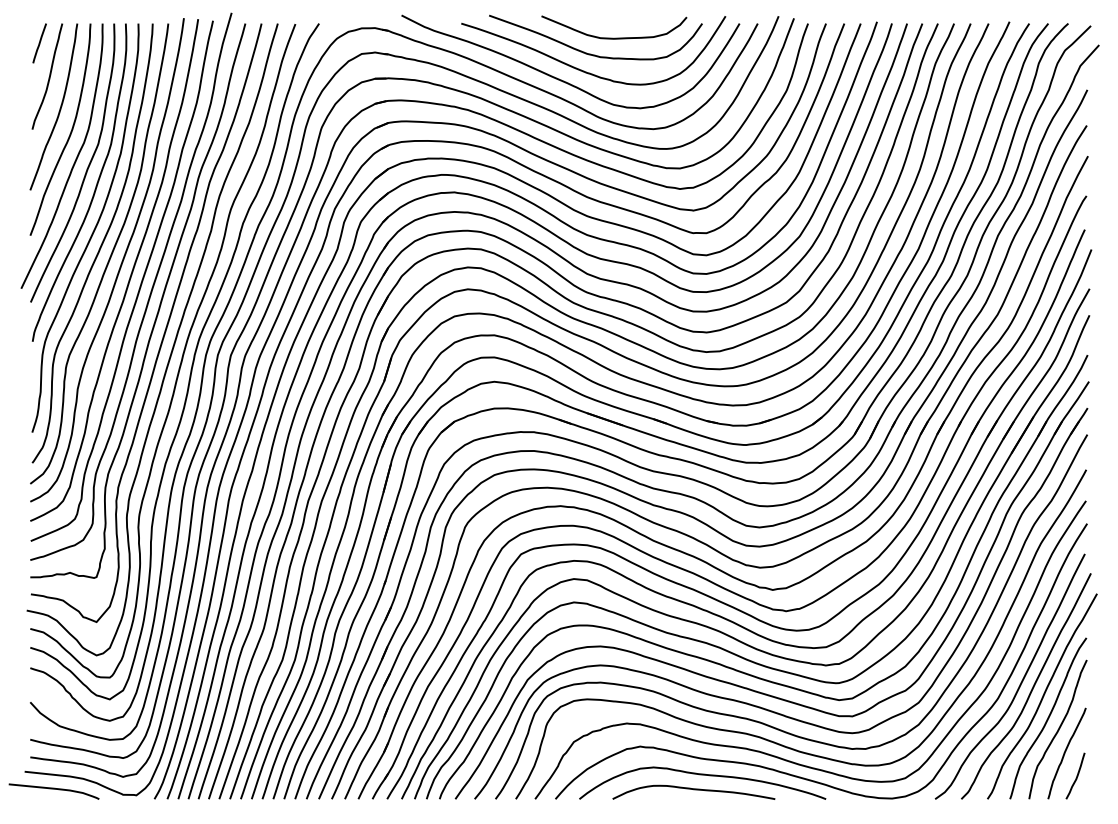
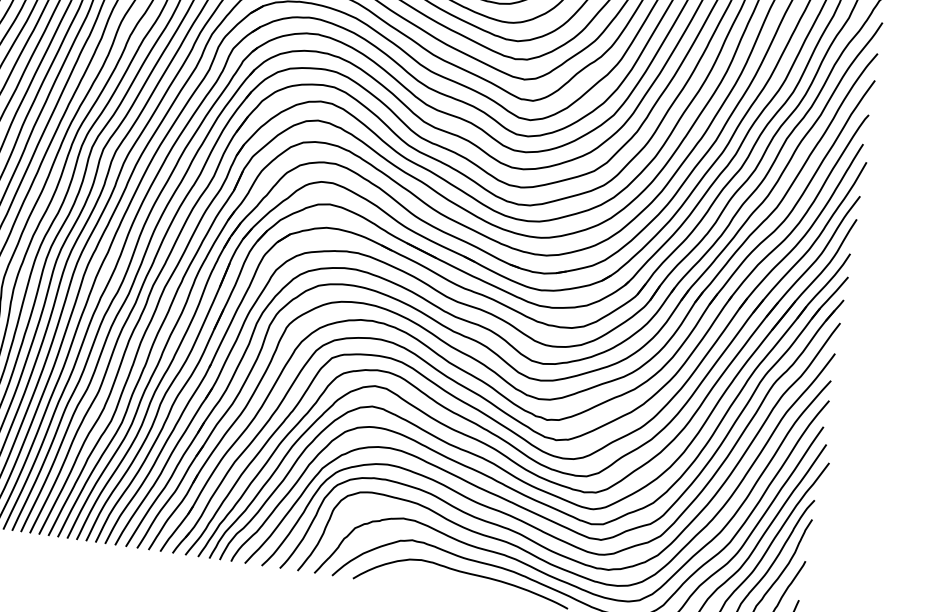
curve: (693, 790) -> (453, 585), removed

